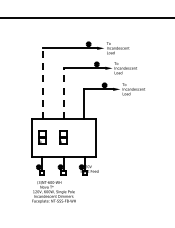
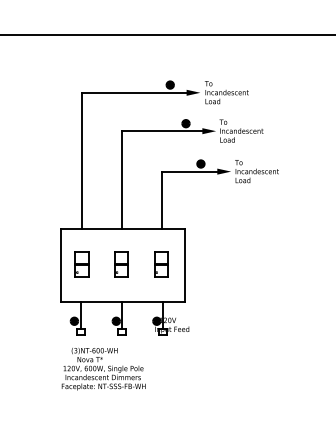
line: (42, 83) -> (81, 160), dashed -> solid
line: (63, 93) -> (121, 179), dashed -> solid
part: (83, 137) -> (160, 264), added

